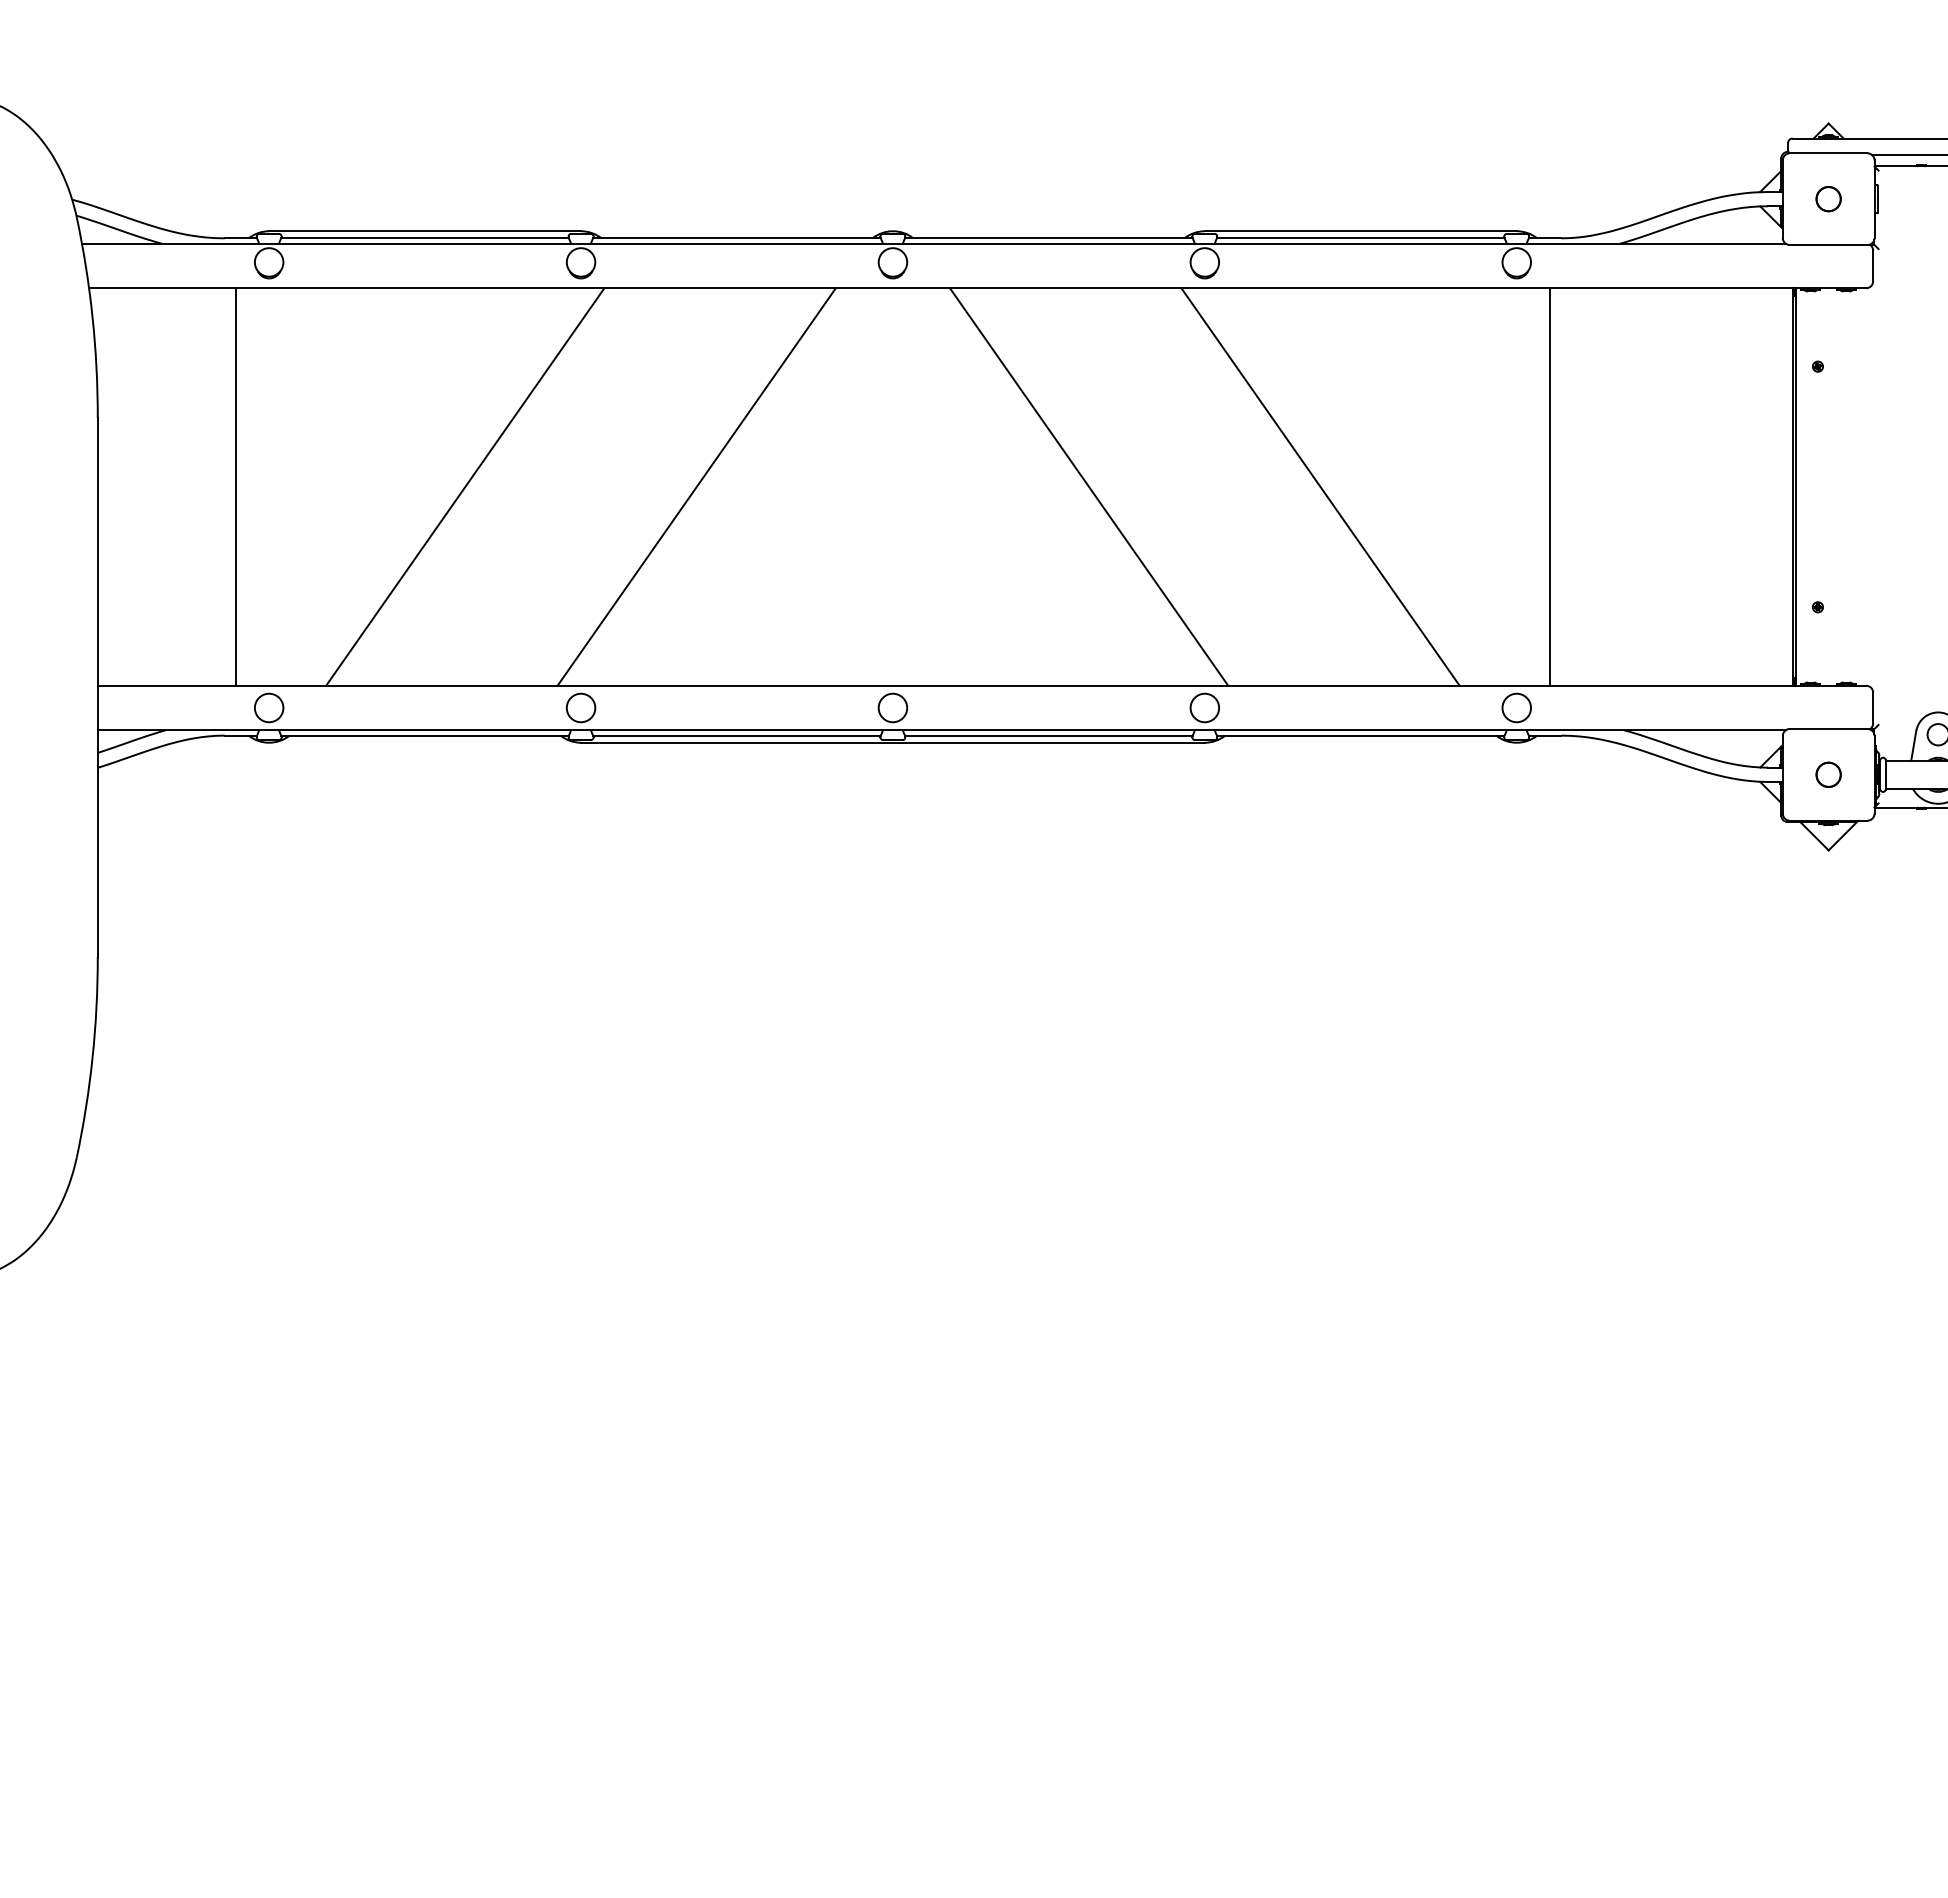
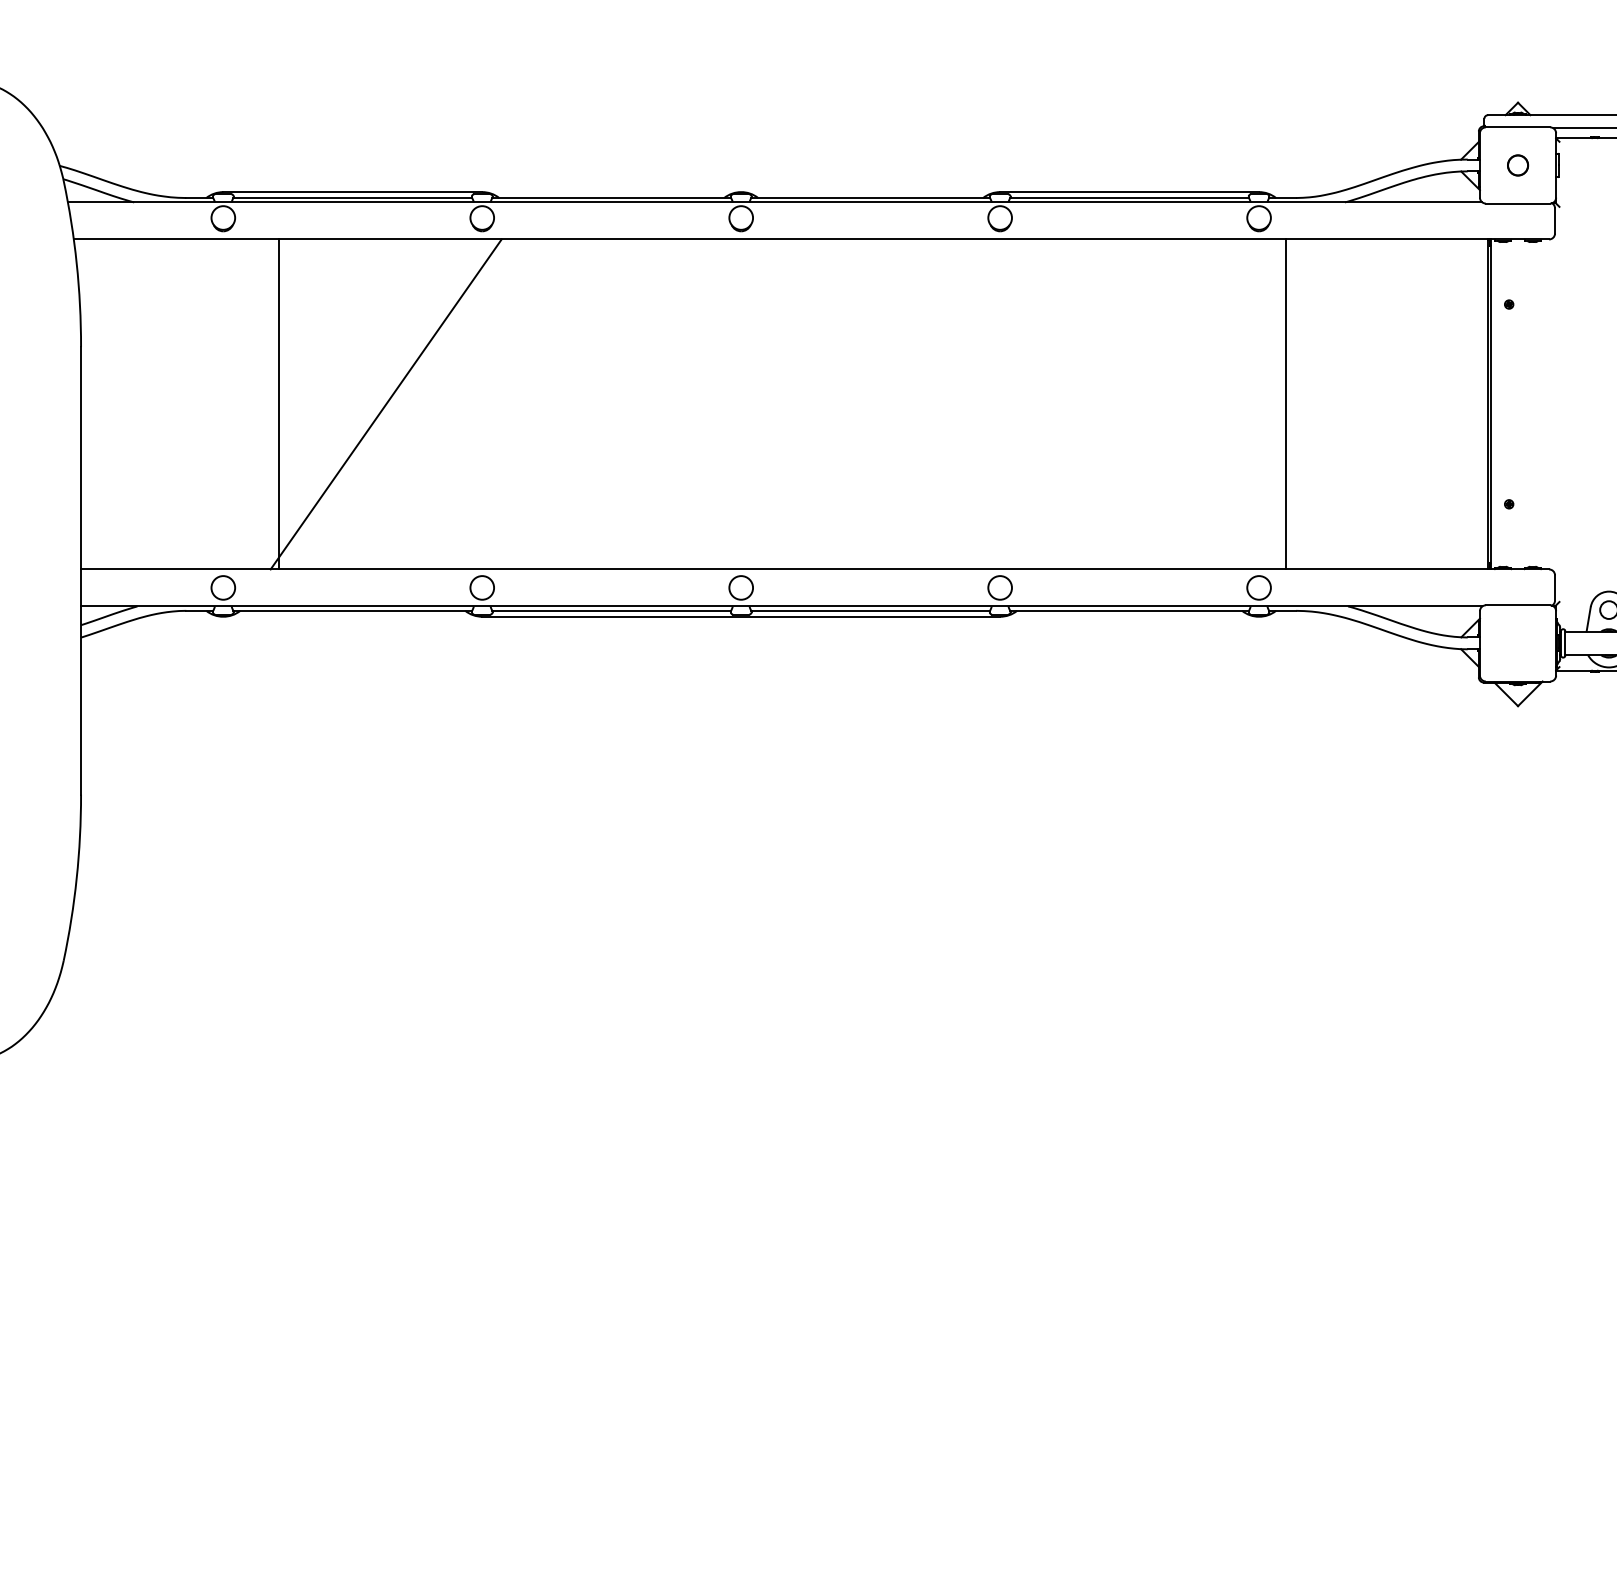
line: (236, 486) -> (279, 404), moved
line: (696, 486) -> (578, 404), removed
line: (1088, 486) -> (903, 404), removed
line: (1320, 486) -> (1096, 404), removed
circle: (1828, 774) -> (1517, 643), removed

